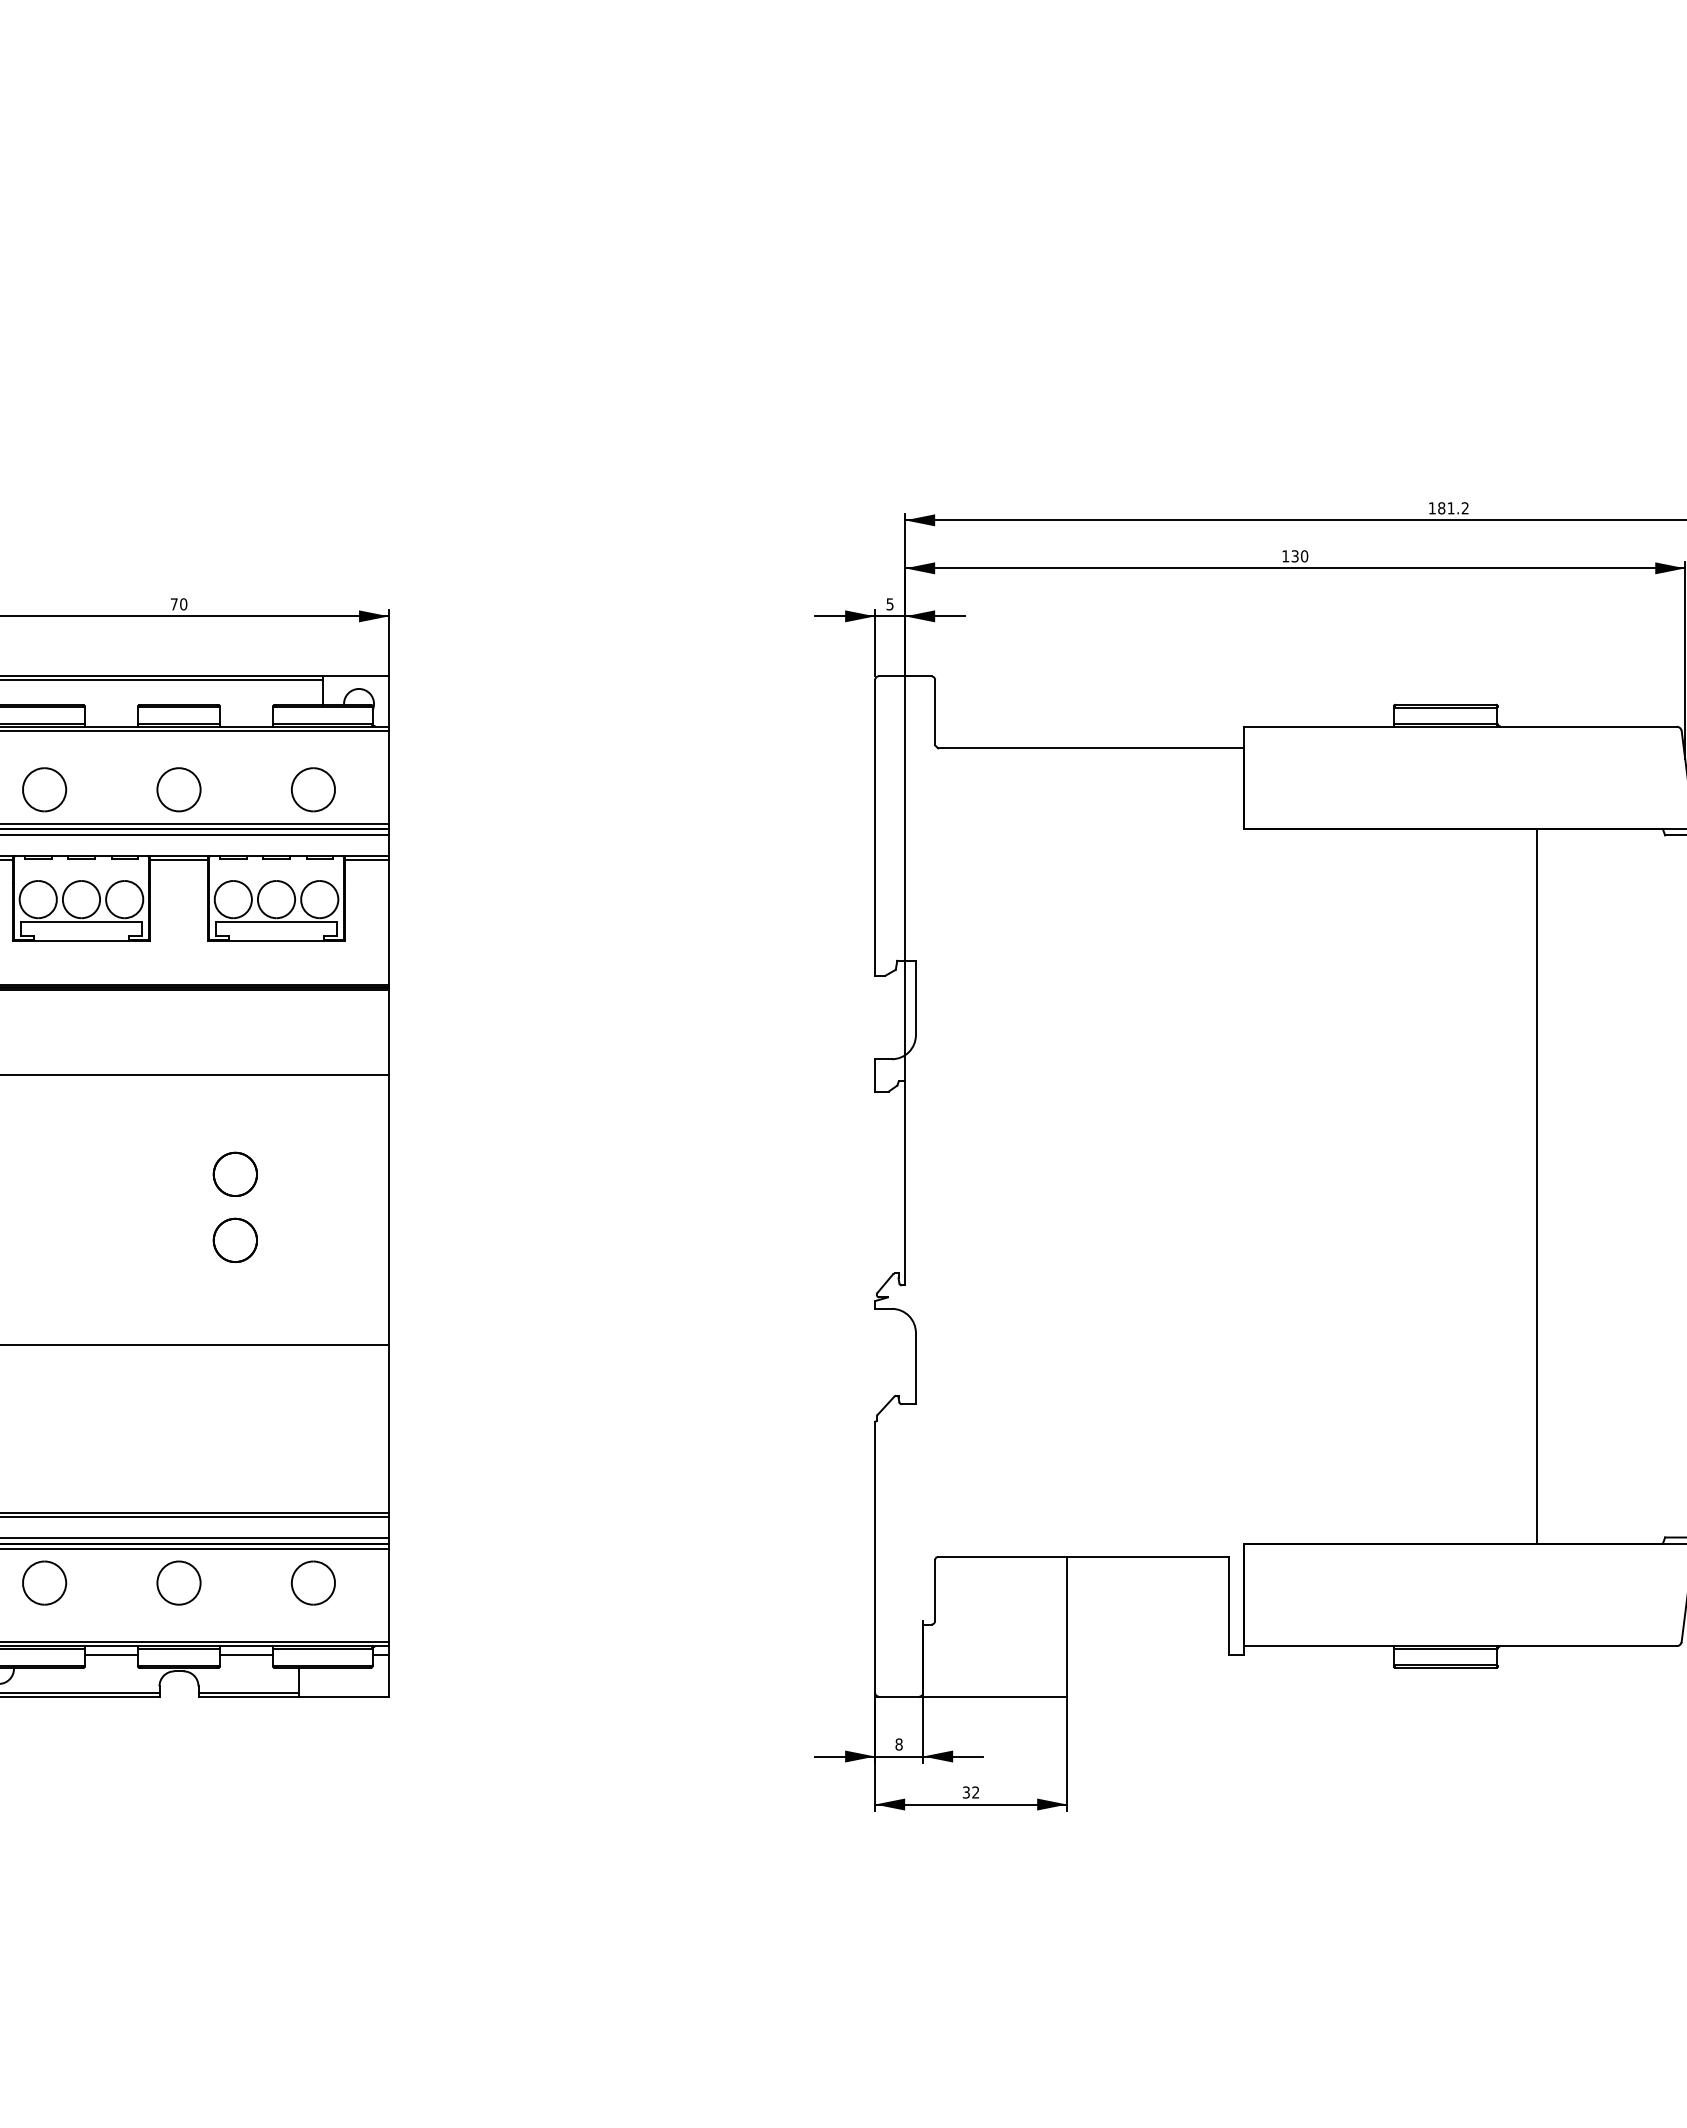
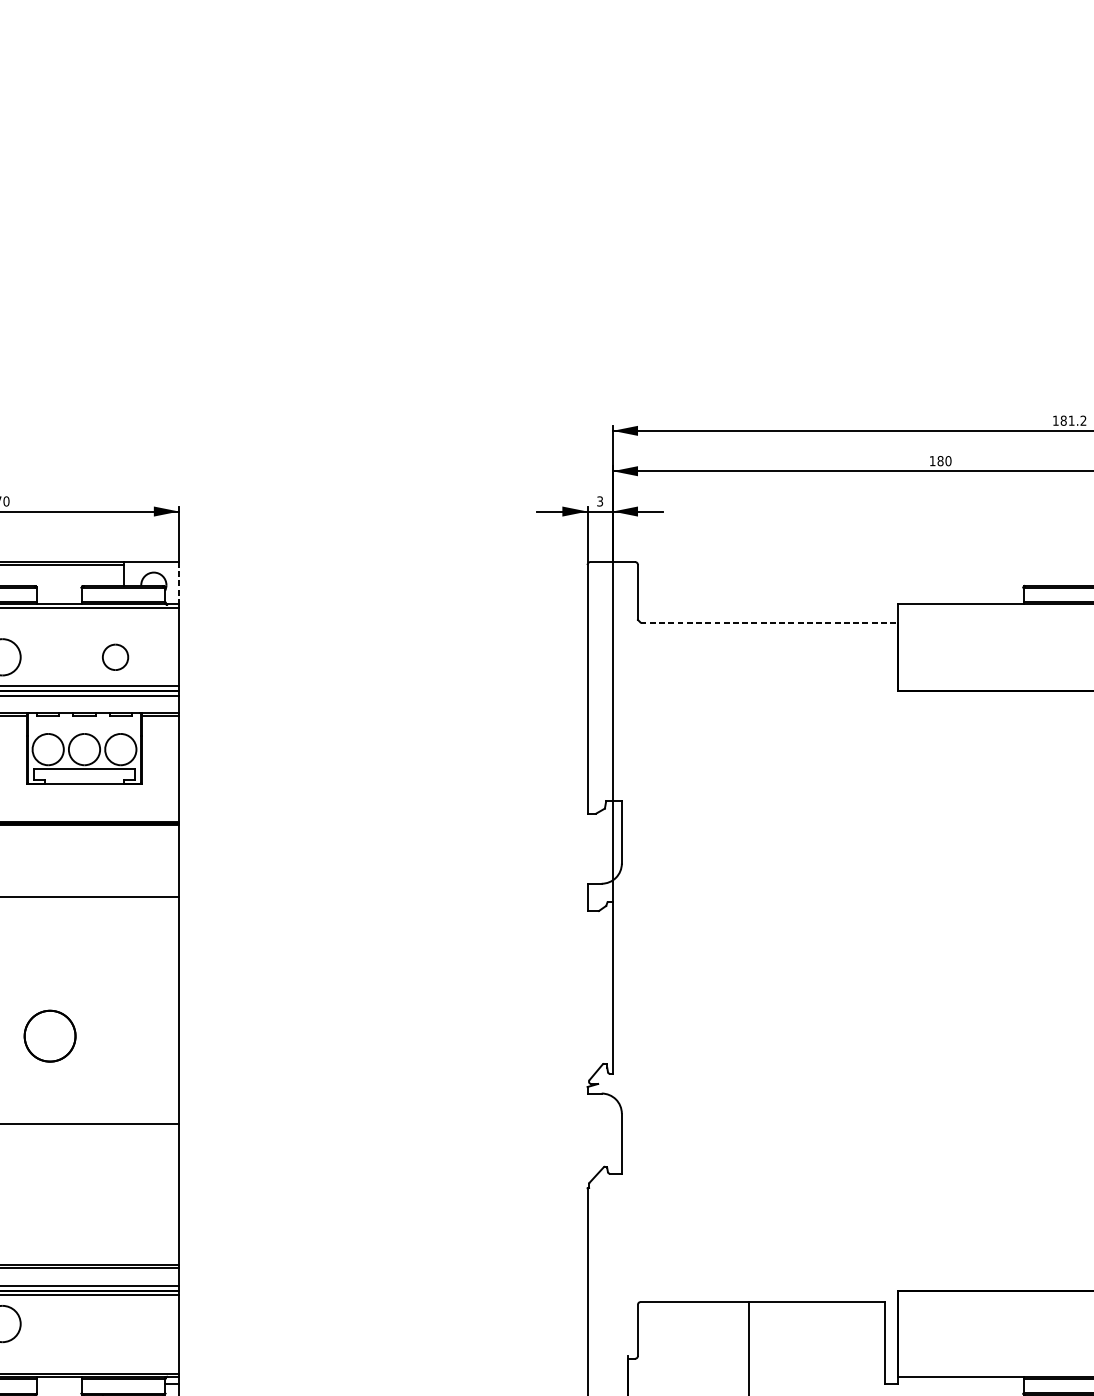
text: (1294, 556) -> (940, 461), 130 -> 180
text: (889, 603) -> (599, 500), 5 -> 3
line: (389, 702) -> (179, 583), solid -> dashed
line: (1091, 748) -> (769, 622), solid -> dashed
part: (313, 789) -> (115, 657), size x0.7
part: (234, 1173) -> (49, 979), removed
part: (234, 1239) -> (49, 1035), size x1.4
part: (313, 1582) -> (115, 1323), removed
line: (246, 1654) -> (59, 1384), removed

